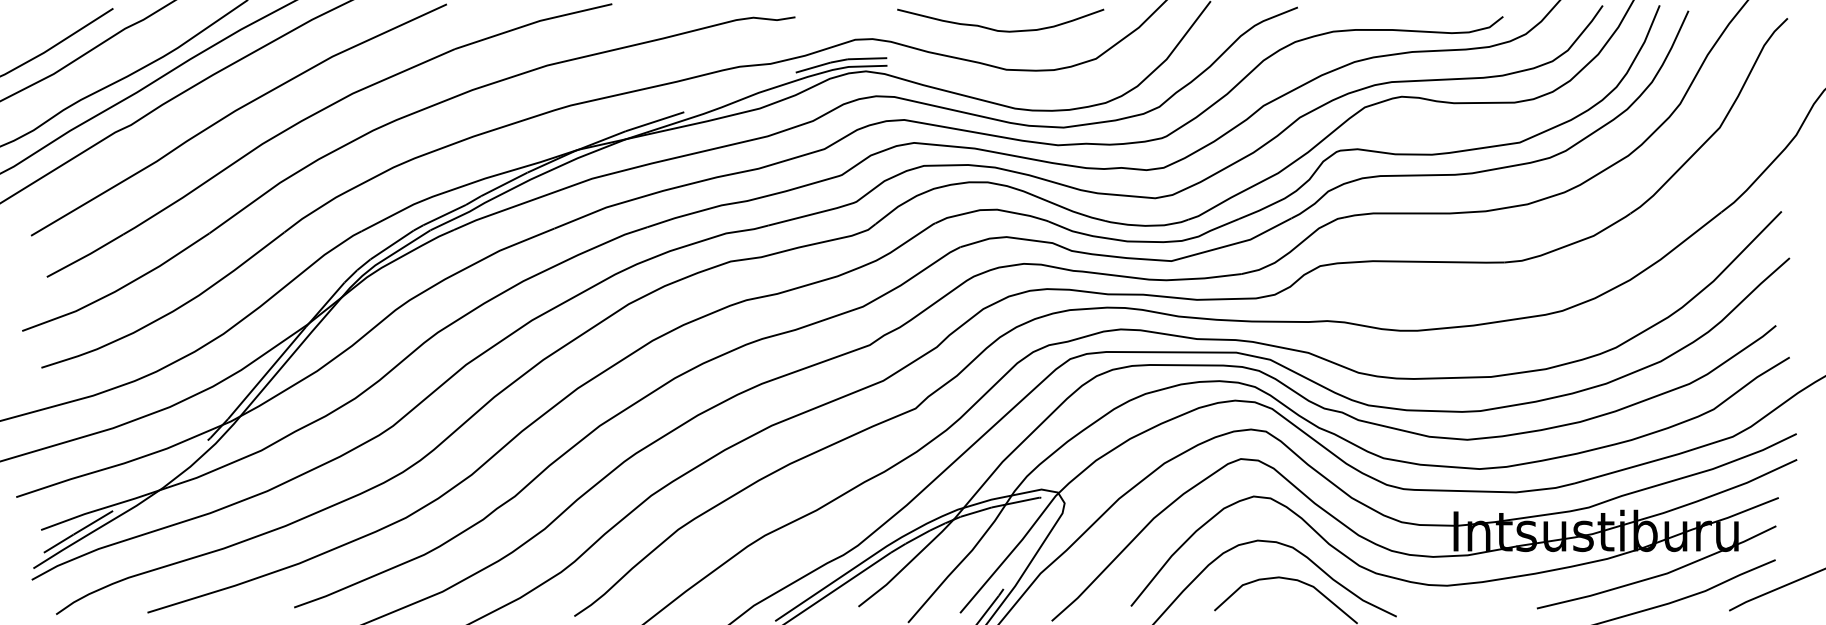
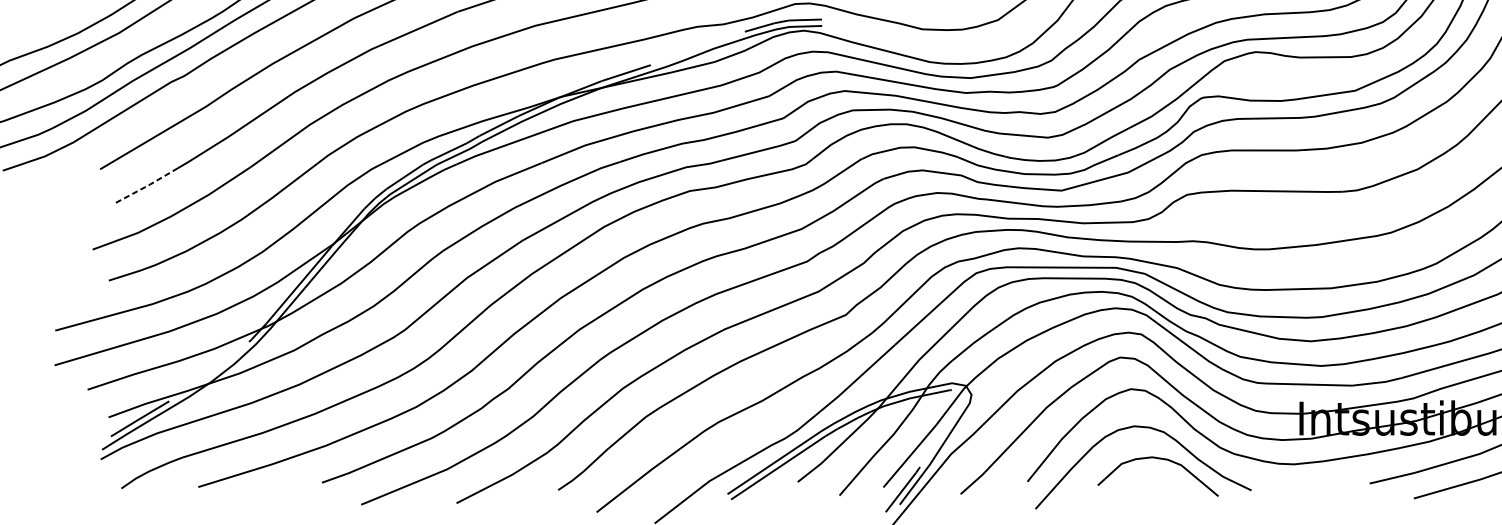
line: (85, 256) -> (146, 186), solid -> dashed

